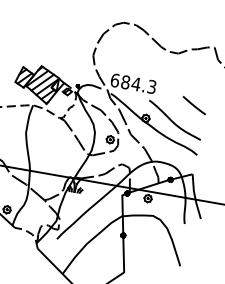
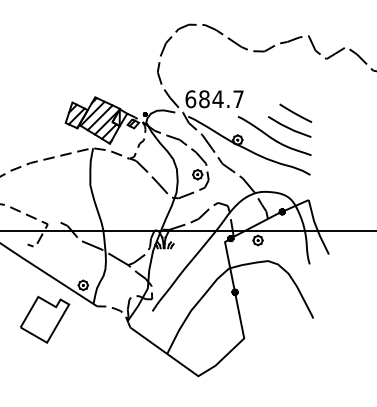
text: (151, 87) -> (238, 99), 684.3 -> 684.7
line: (187, 115) -> (289, 127), added

